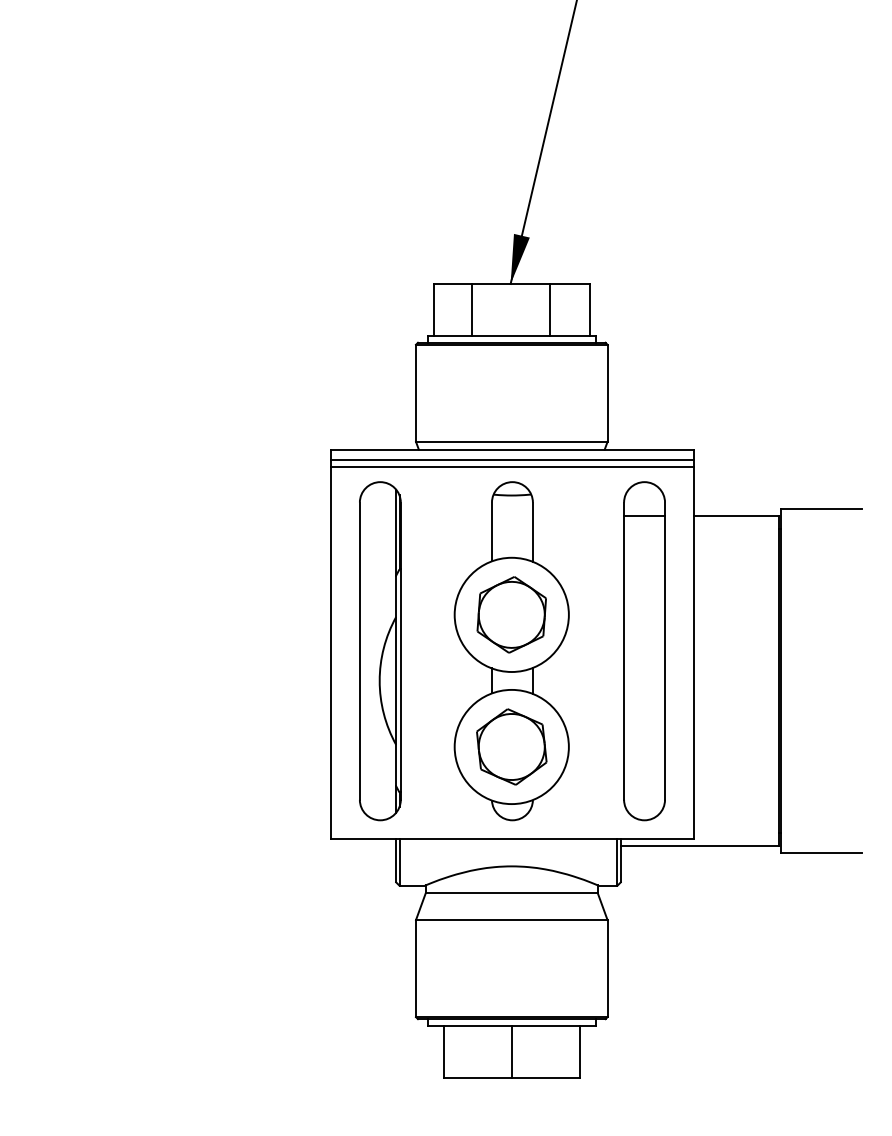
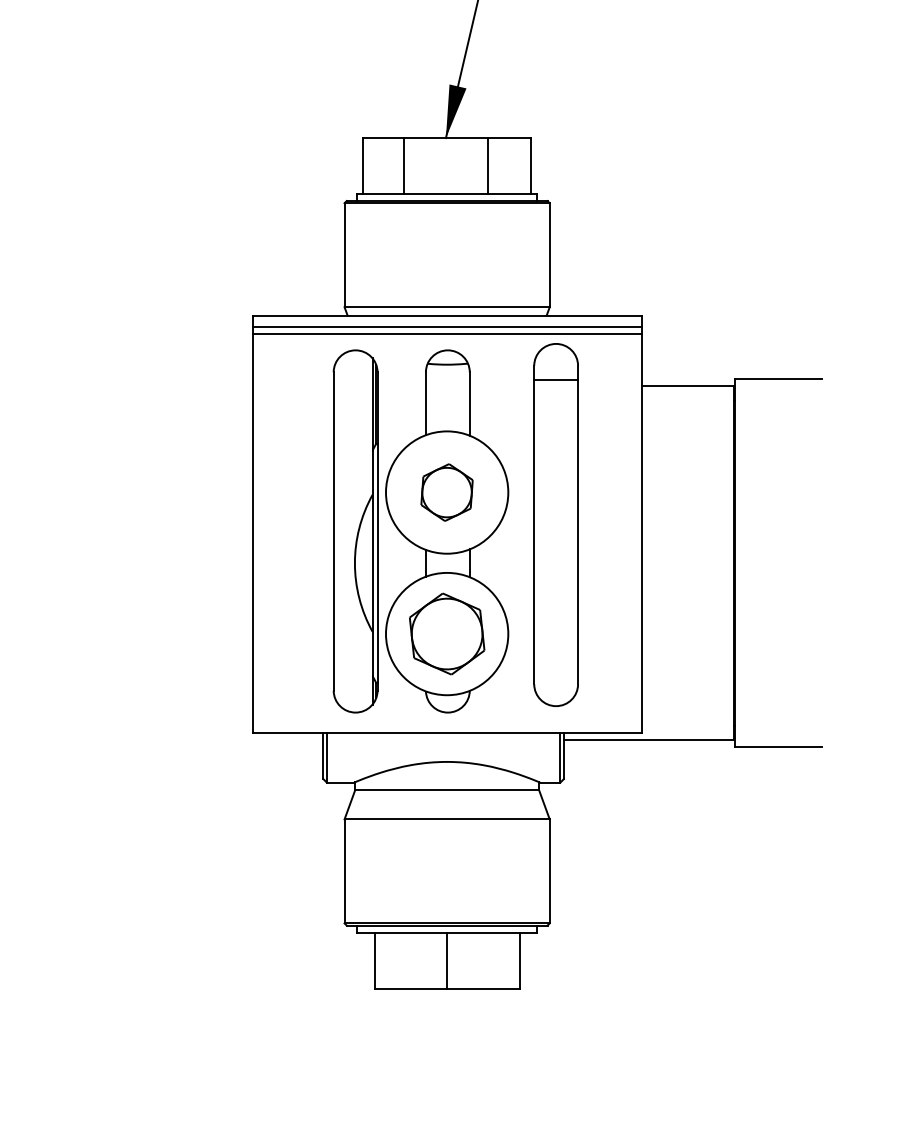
part: (511, 614) -> (446, 492), size x0.7
part: (380, 651) -> (355, 531), moved
part: (644, 651) -> (556, 525), moved

